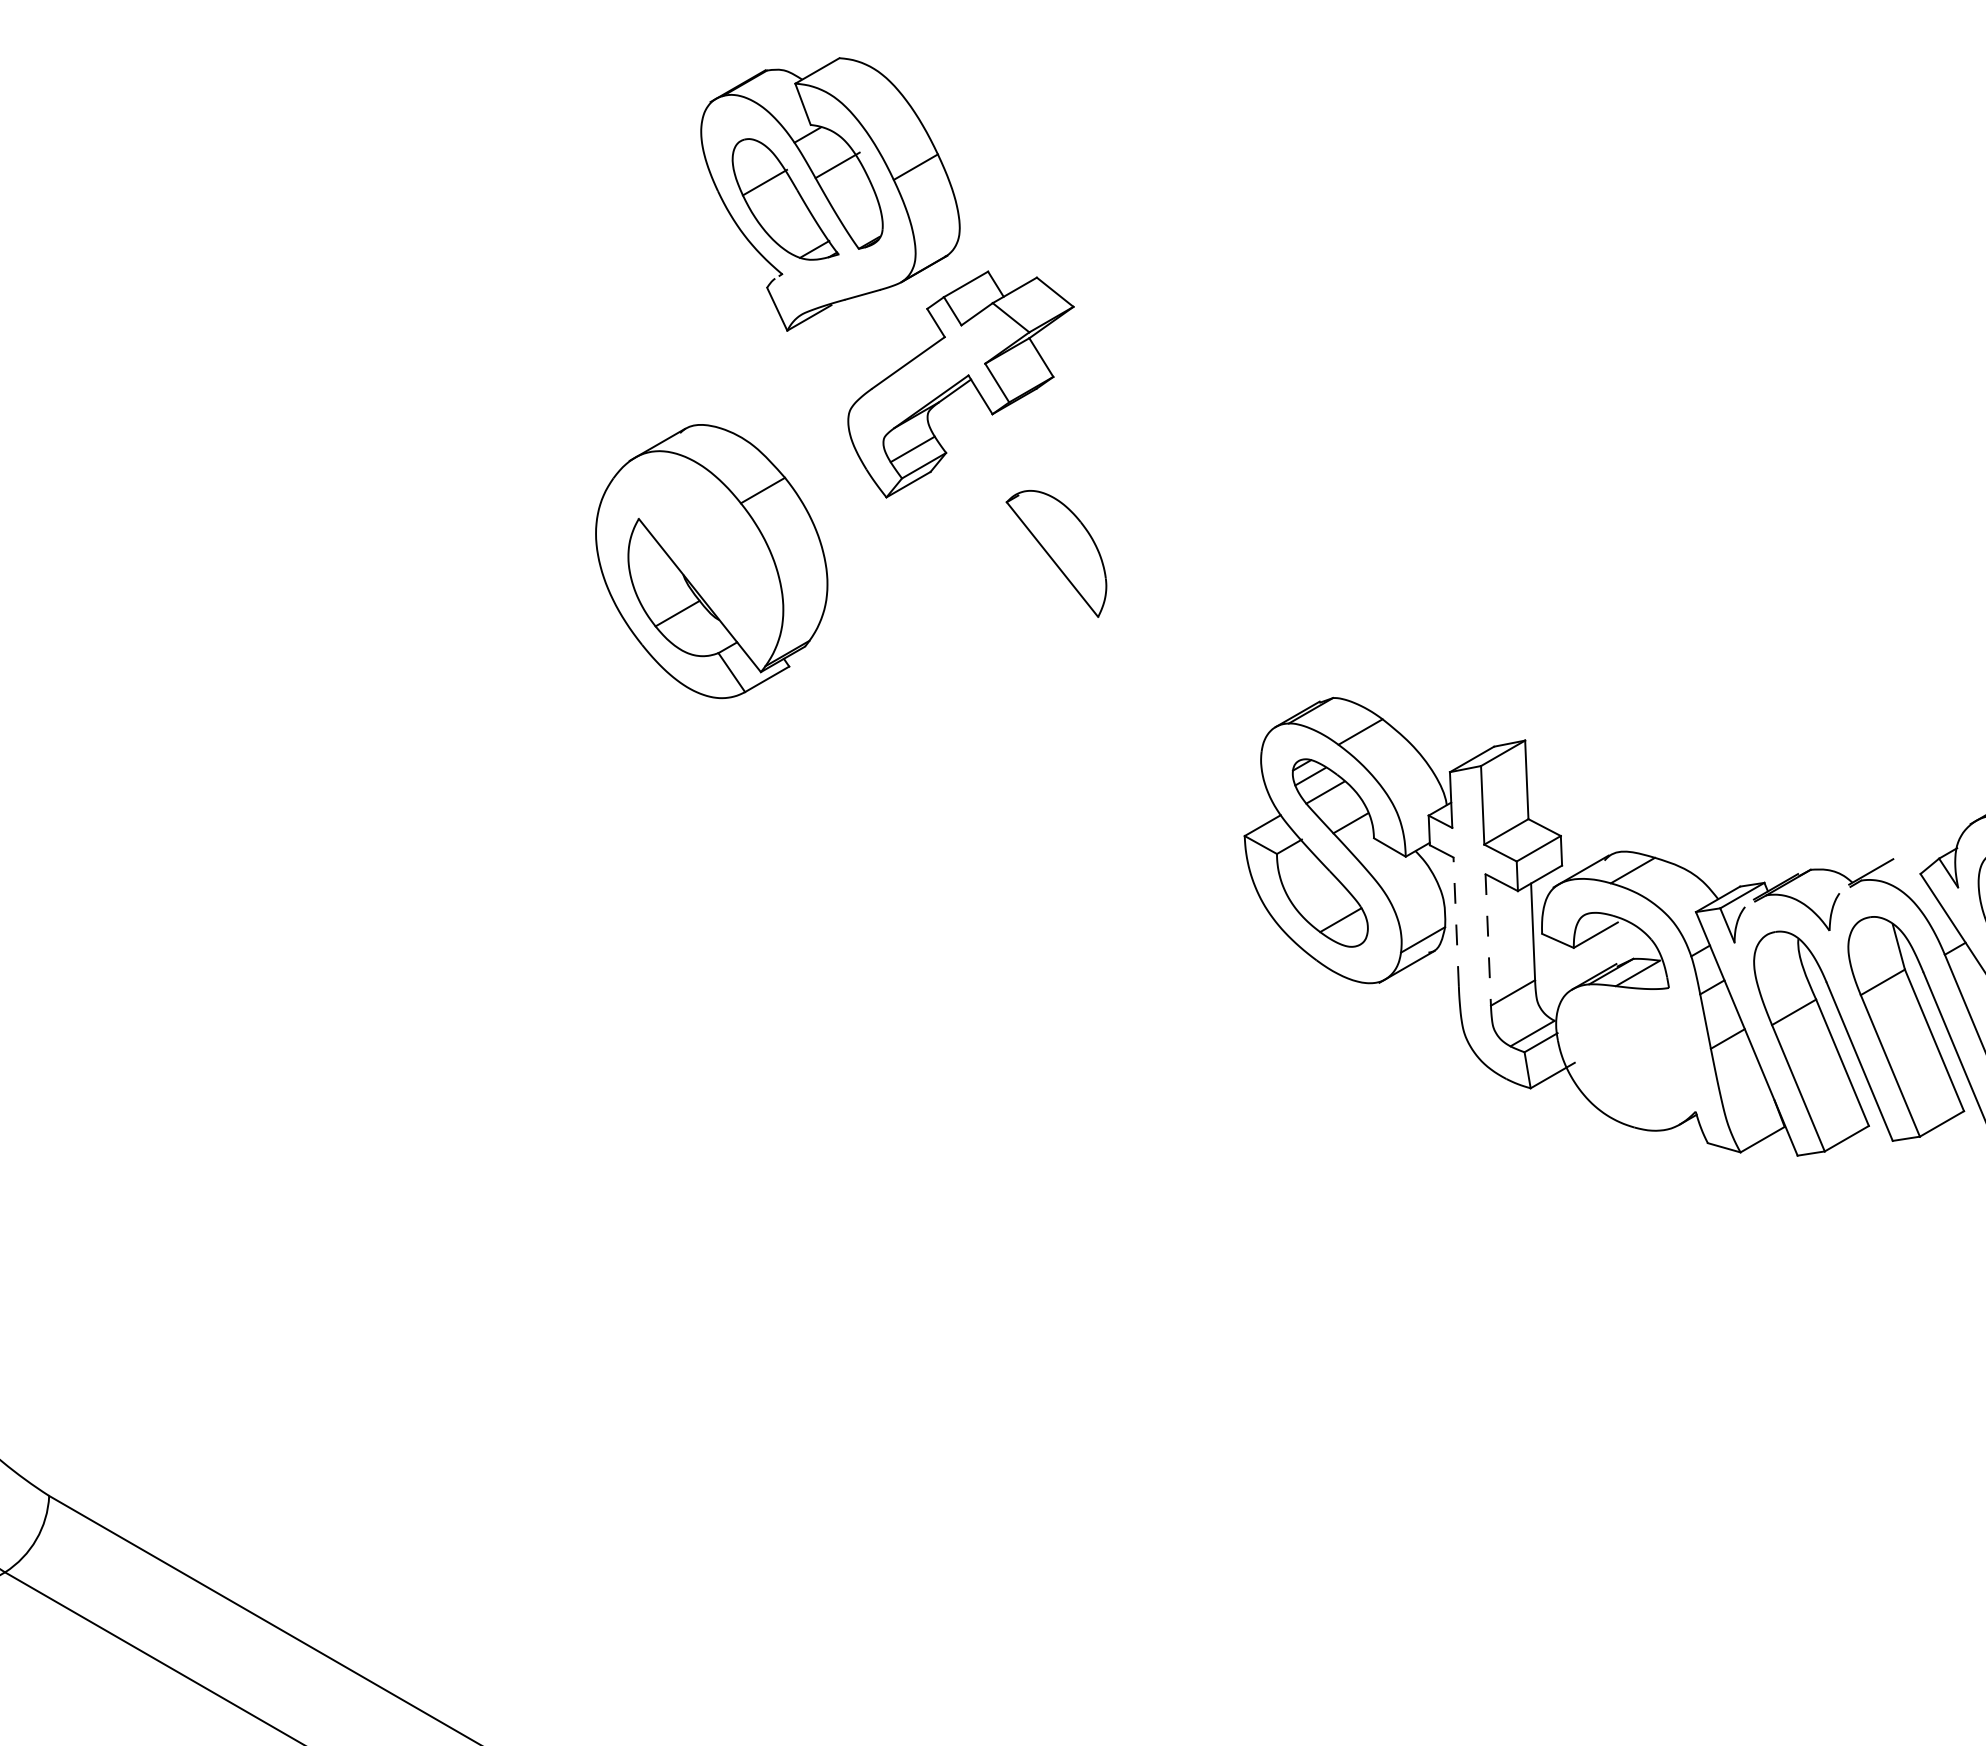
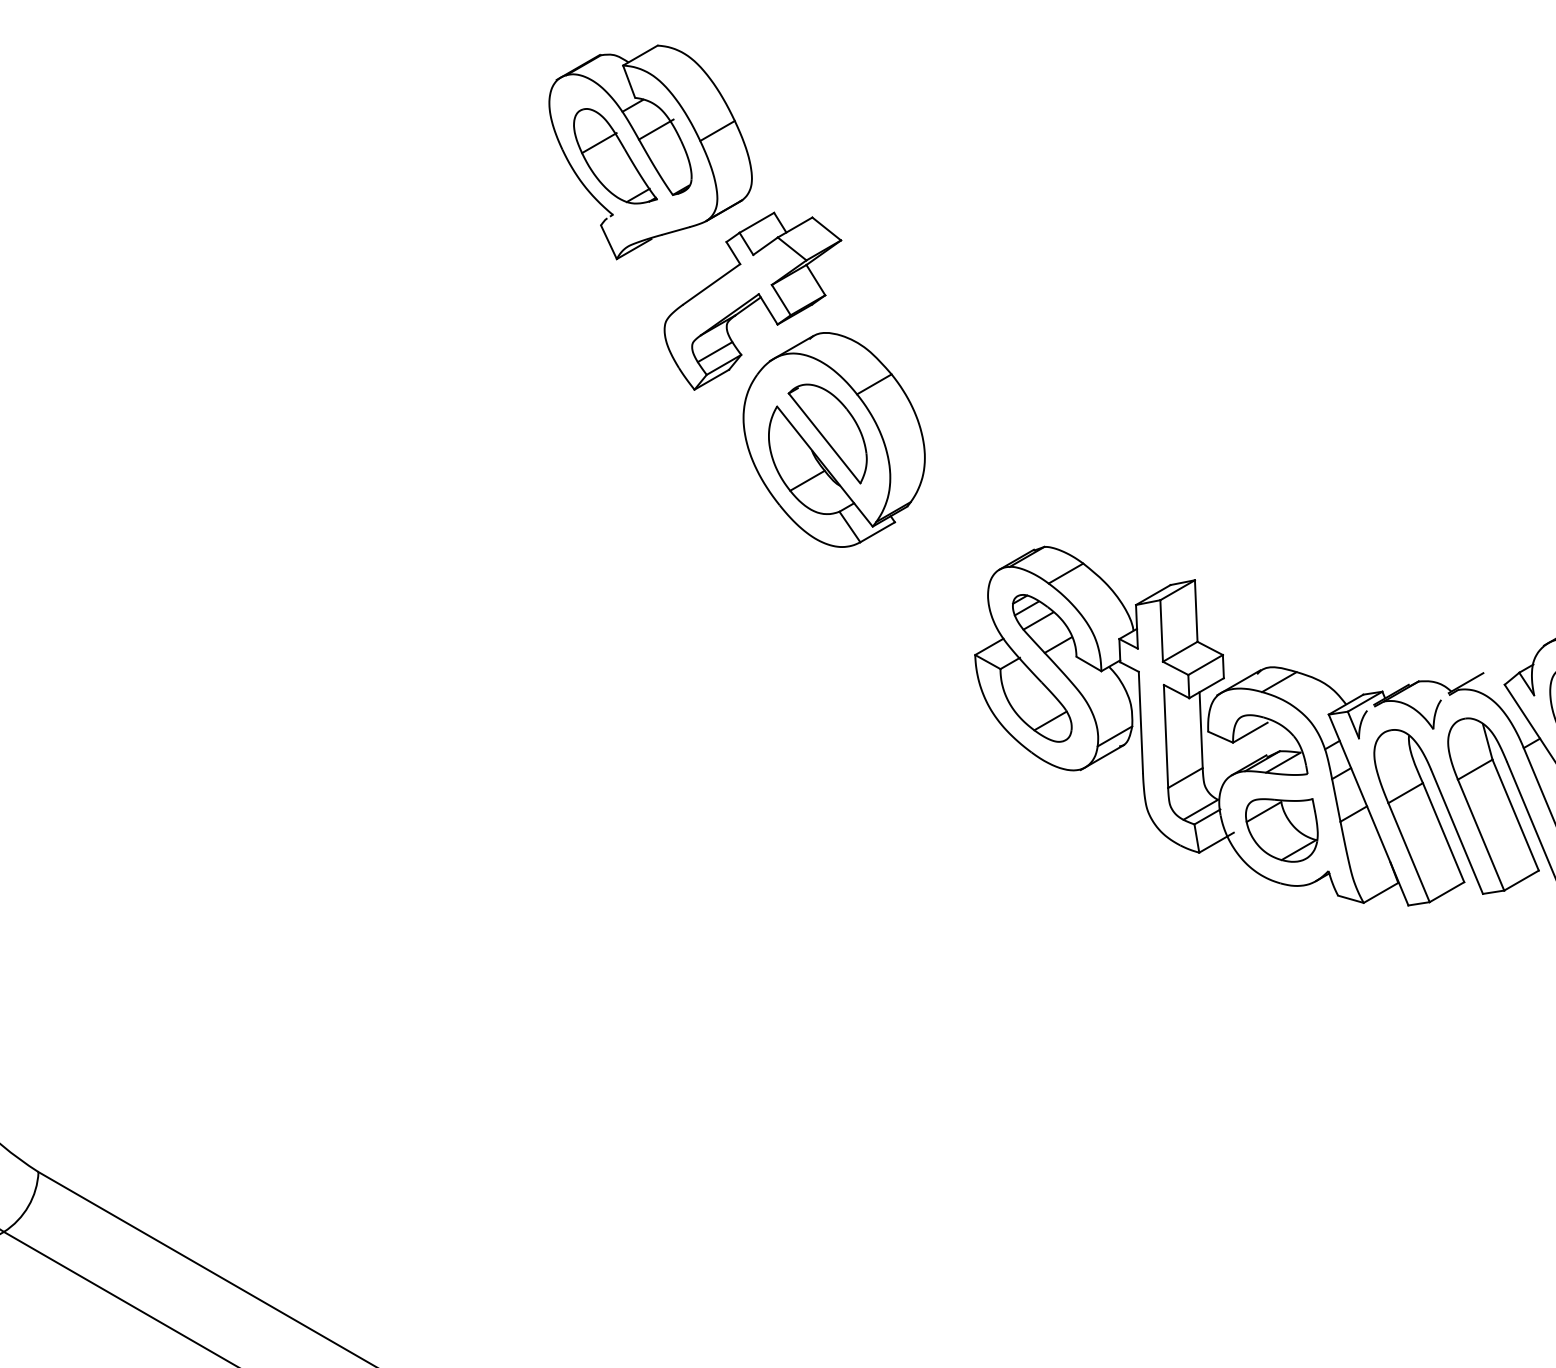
part: (711, 561) -> (834, 439), moved
line: (1456, 922) -> (1141, 722), dashed -> solid
line: (1488, 939) -> (1166, 736), dashed -> solid
part: (1635, 1059) -> (1281, 830), added

